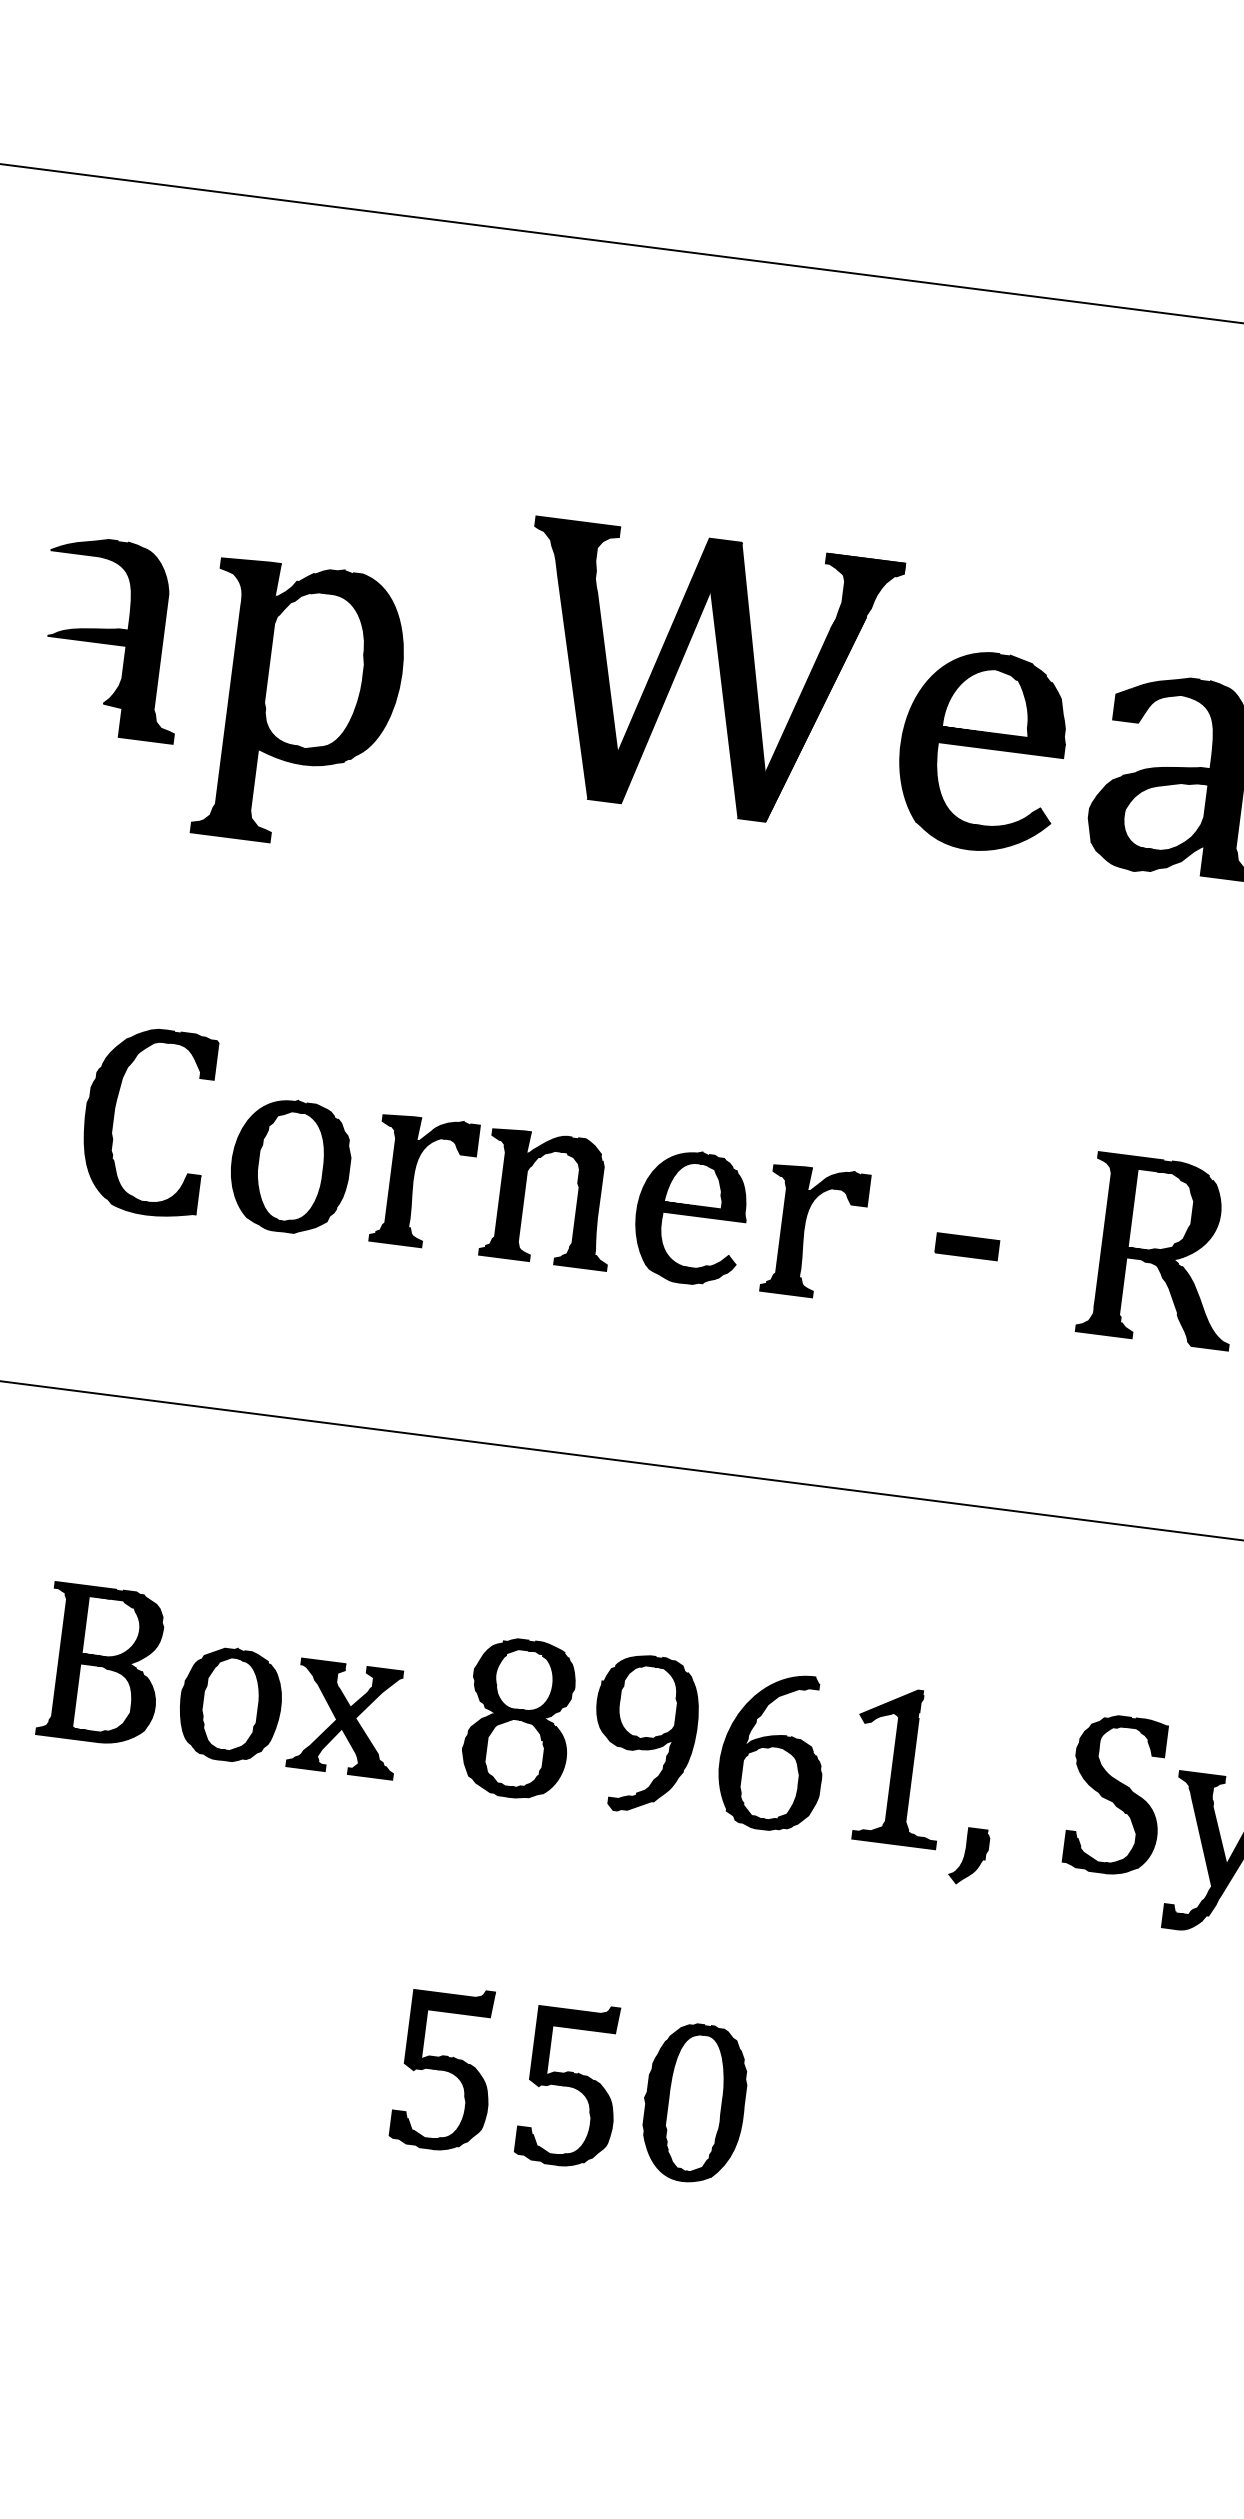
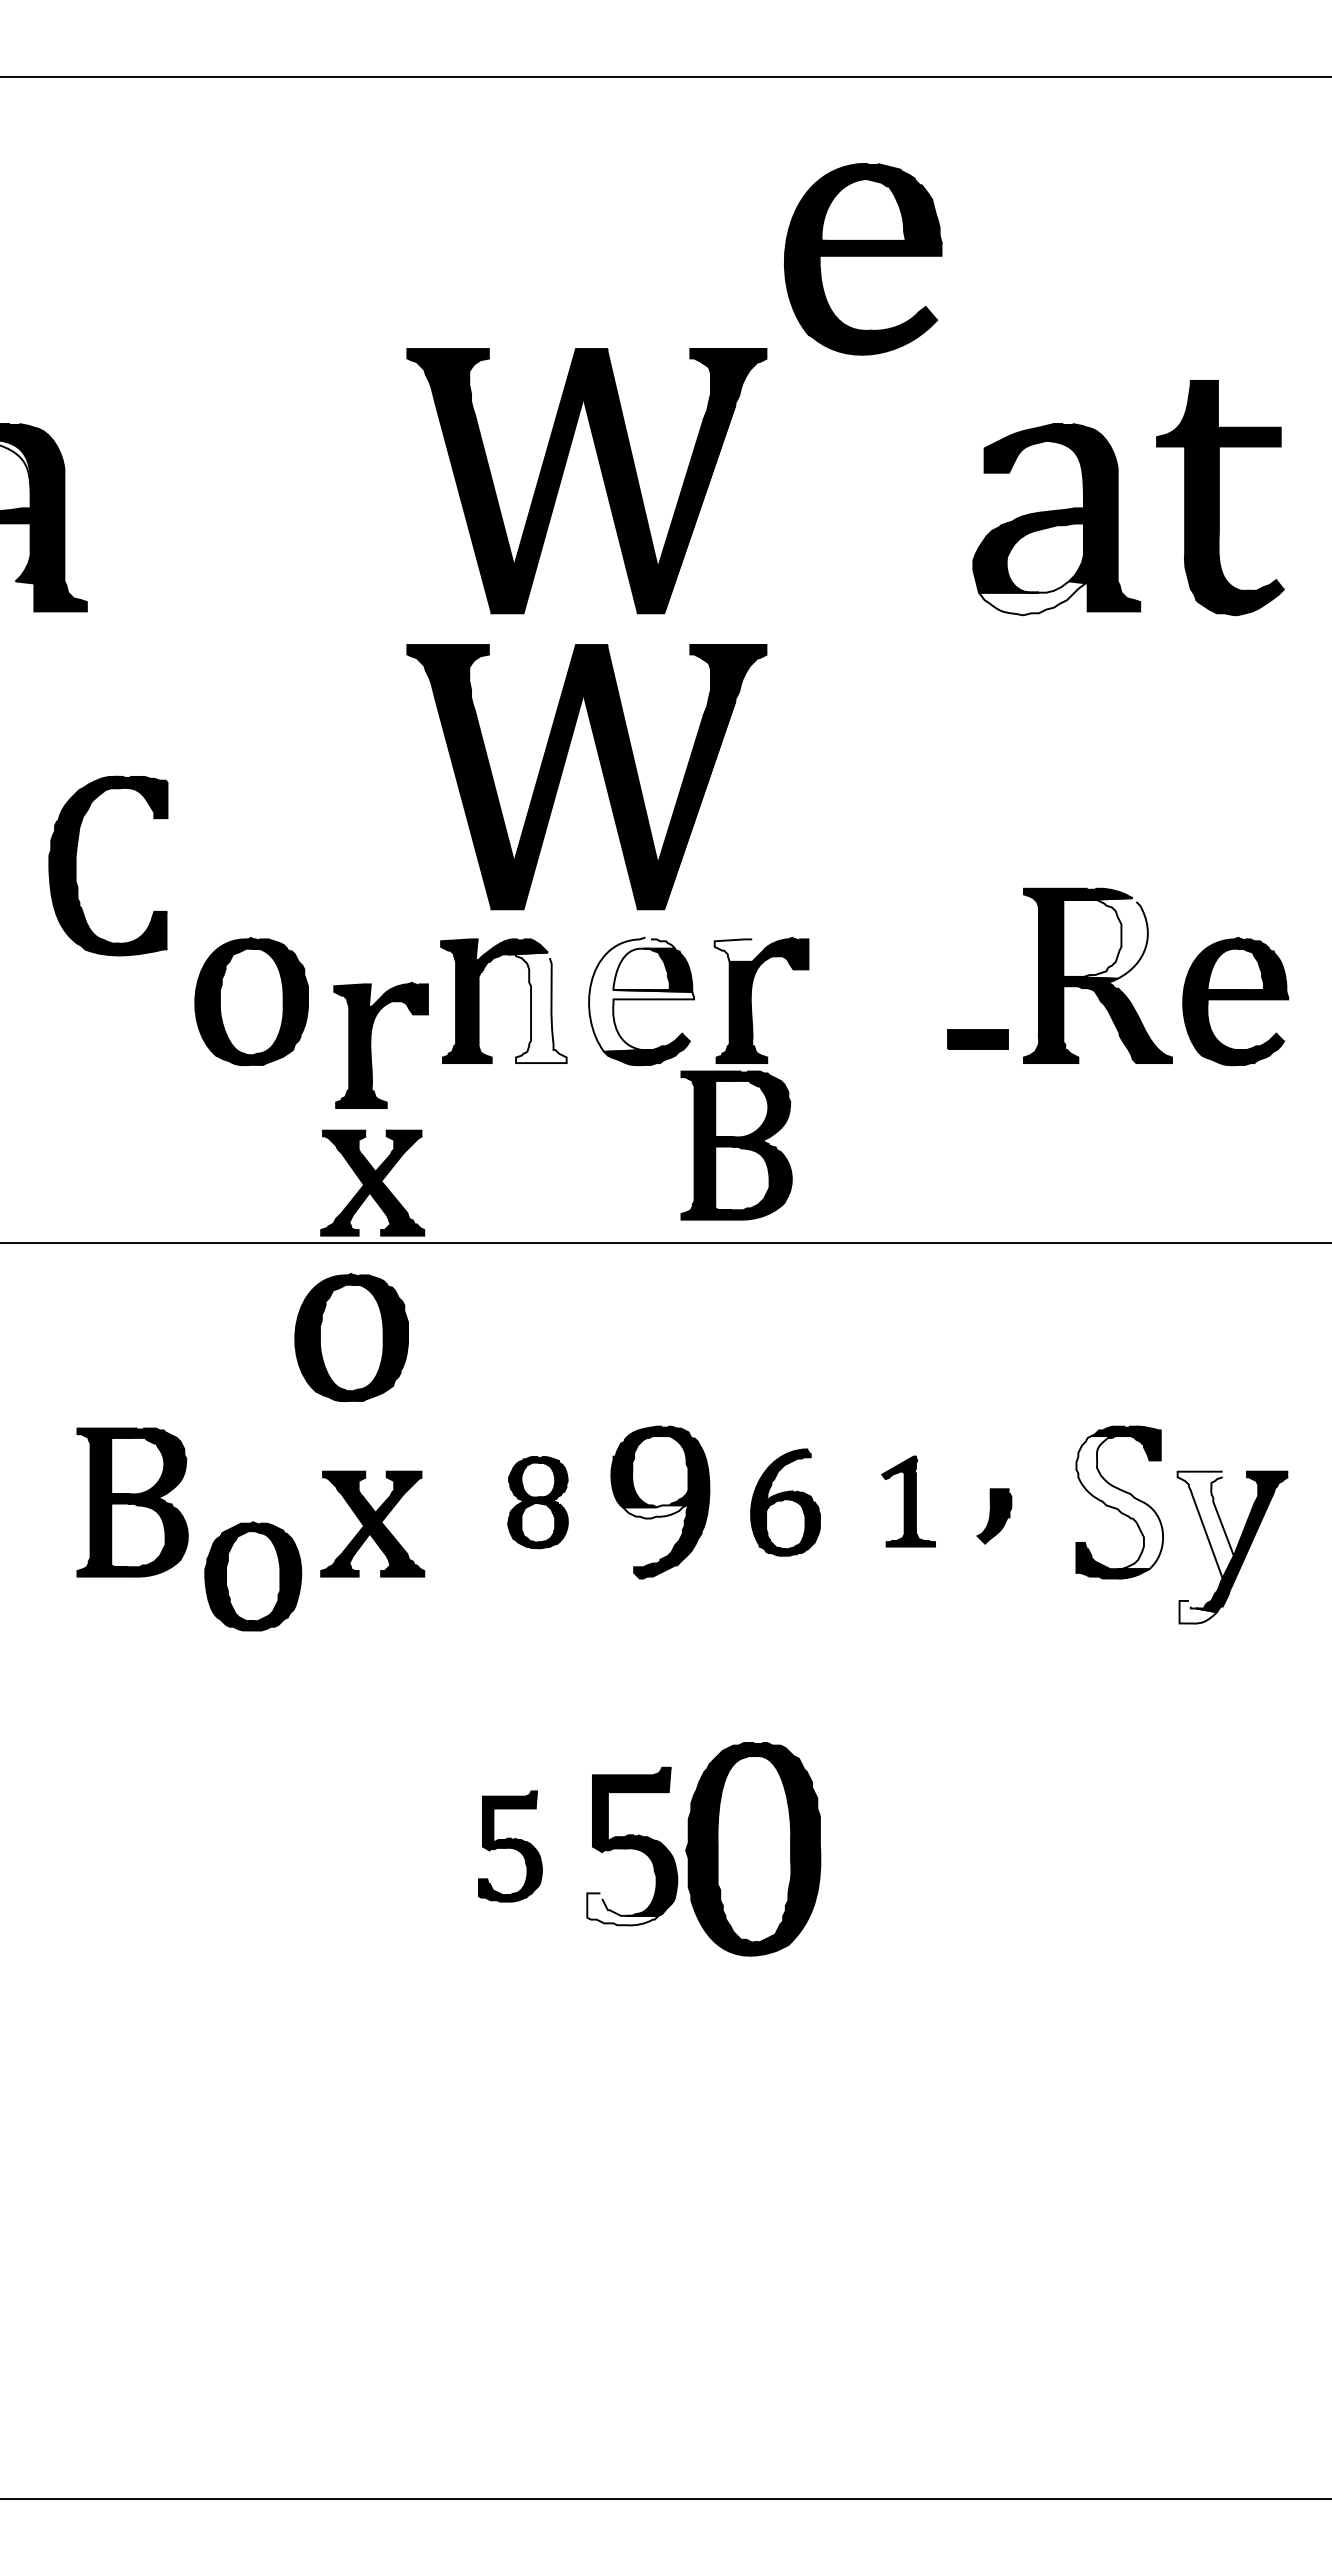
part: (300, 704) -> (204, 558), removed
part: (981, 751) -> (862, 259), moved
fill: (1144, 854) -> (1031, 598), removed
part: (681, 978) -> (602, 773), added
part: (114, 1116) -> (76, 865), moved
fill: (792, 1177) -> (733, 950), removed
part: (413, 1179) -> (371, 1044), moved
fill: (583, 1210) -> (537, 1007), removed
fill: (691, 1210) -> (641, 994), removed
fill: (1175, 1213) -> (1105, 938), removed
part: (967, 1246) -> (977, 1039), moved
part: (390, 1368) -> (372, 1182), added
part: (769, 1377) -> (736, 1145), added
part: (348, 1524) -> (351, 1337), added
part: (230, 1704) -> (253, 1576), moved
part: (518, 1718) -> (537, 1502), size x0.6
fill: (637, 1743) -> (654, 1511), removed
part: (773, 1751) -> (785, 1502), size x0.7
part: (899, 1766) -> (908, 1501), size x0.6
fill: (1116, 1795) -> (1119, 1502), removed
fill: (1201, 1828) -> (1205, 1524), removed
part: (969, 1856) -> (994, 1516), moved
fill: (1182, 1917) -> (1198, 1611), removed
part: (445, 2068) -> (510, 1846), size x0.7
part: (694, 2103) -> (753, 1849), size x1.4
fill: (552, 2147) -> (622, 1909), removed

